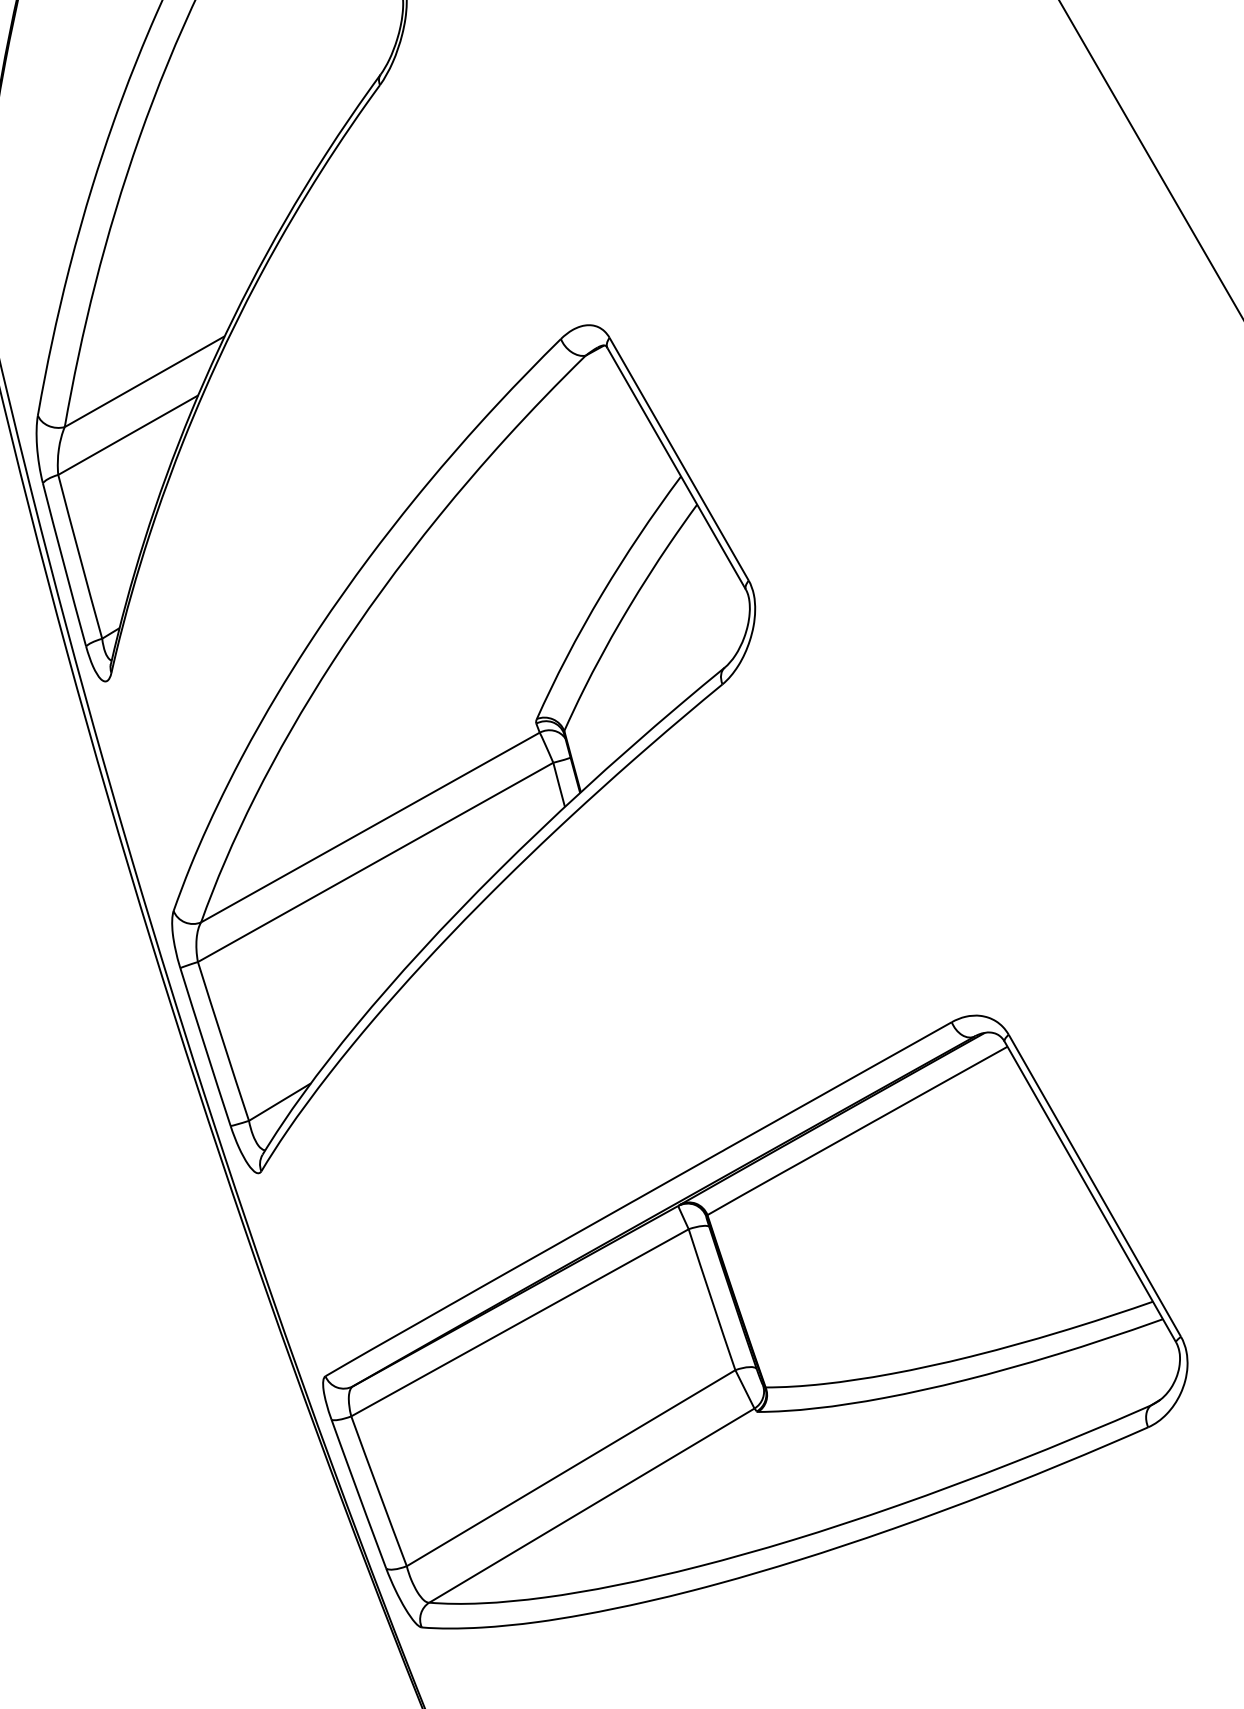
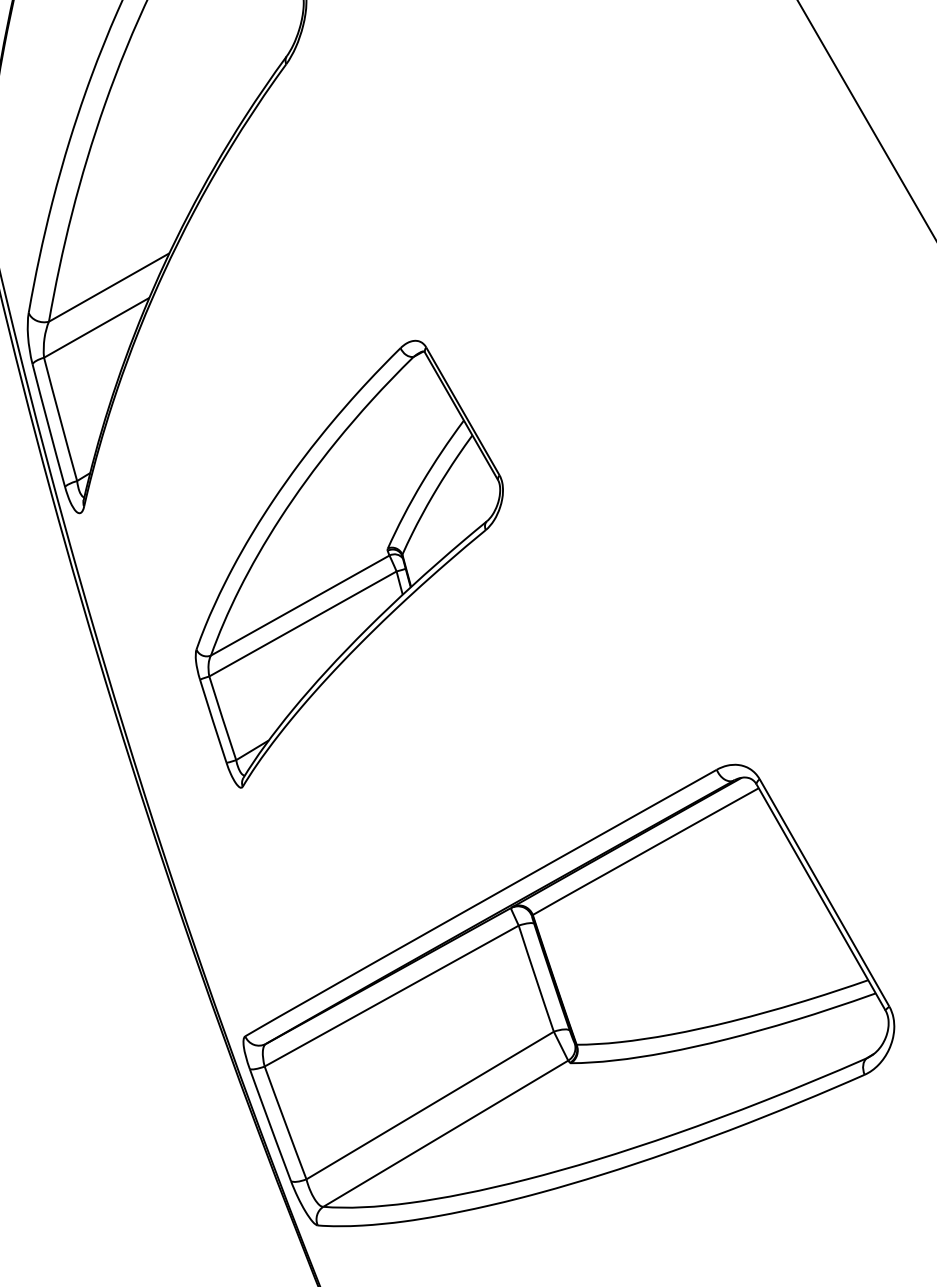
part: (463, 749) -> (349, 564), size x0.7

